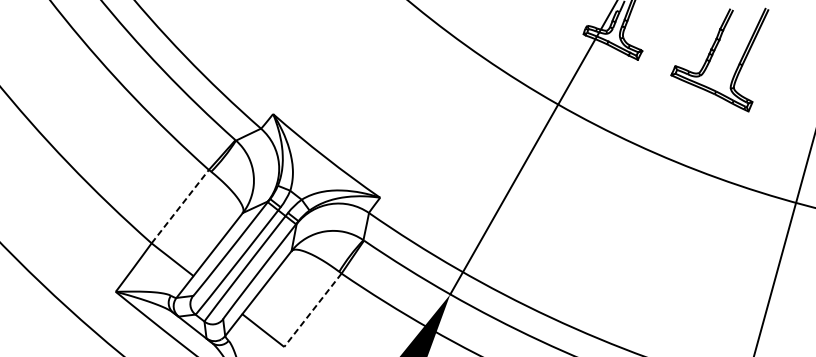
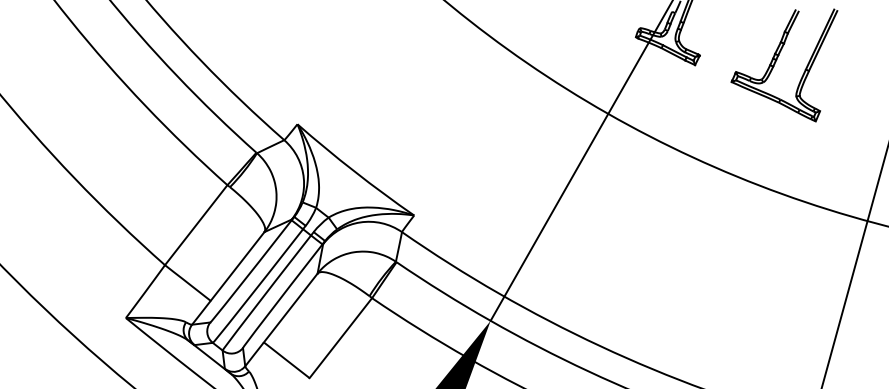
line: (180, 206) -> (196, 225), dashed -> solid
line: (312, 310) -> (340, 338), dashed -> solid

